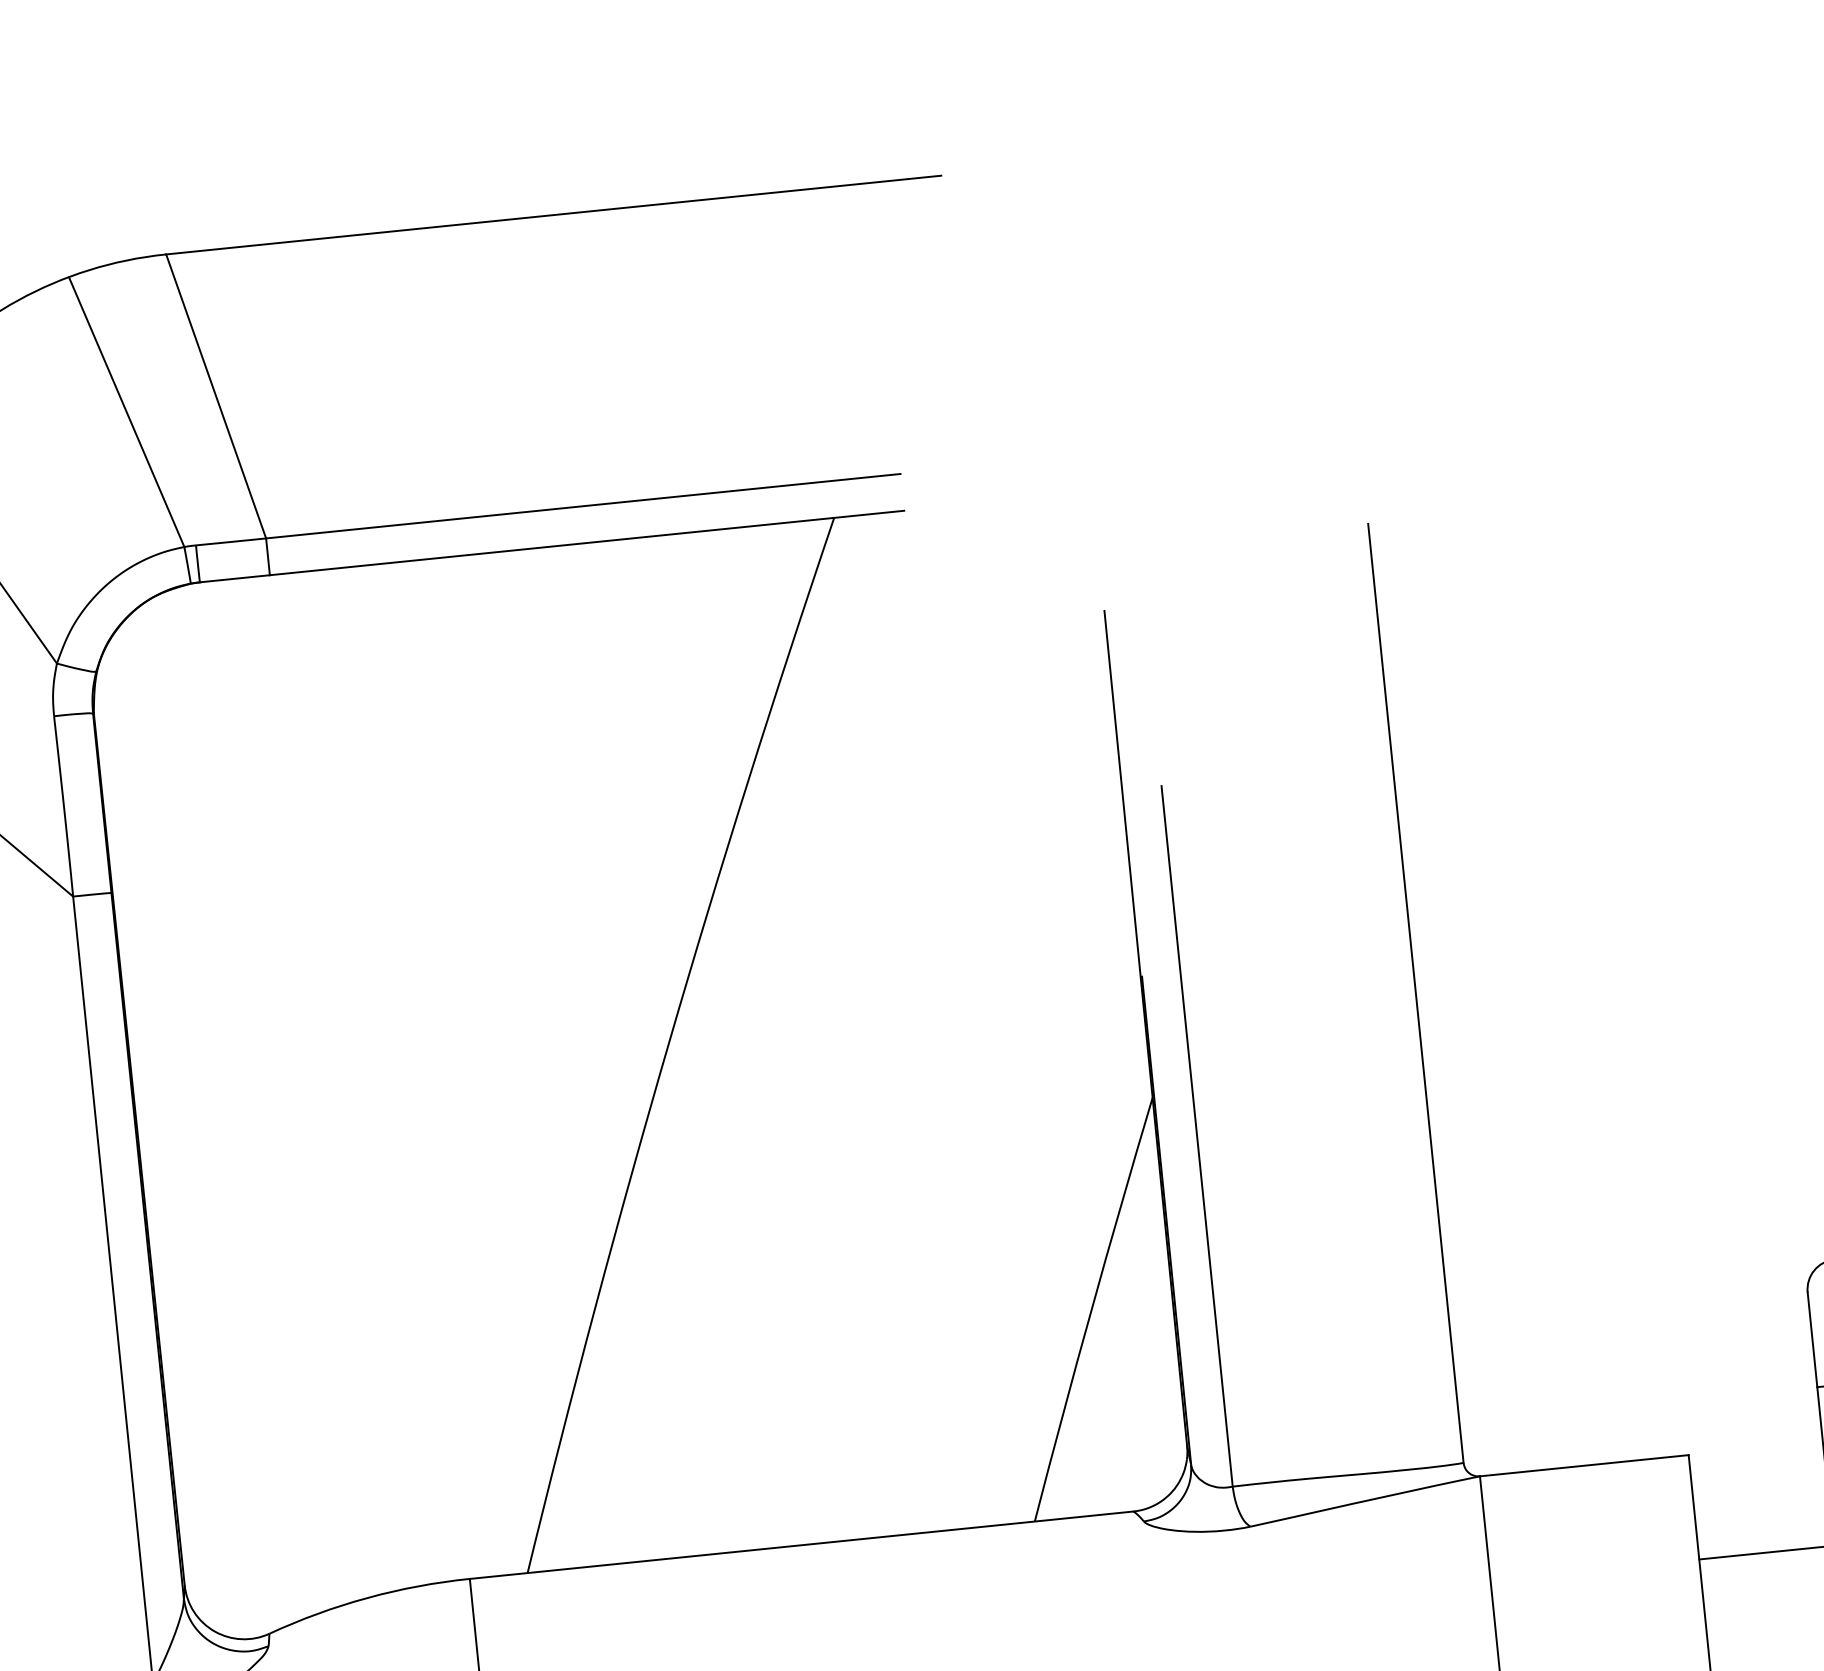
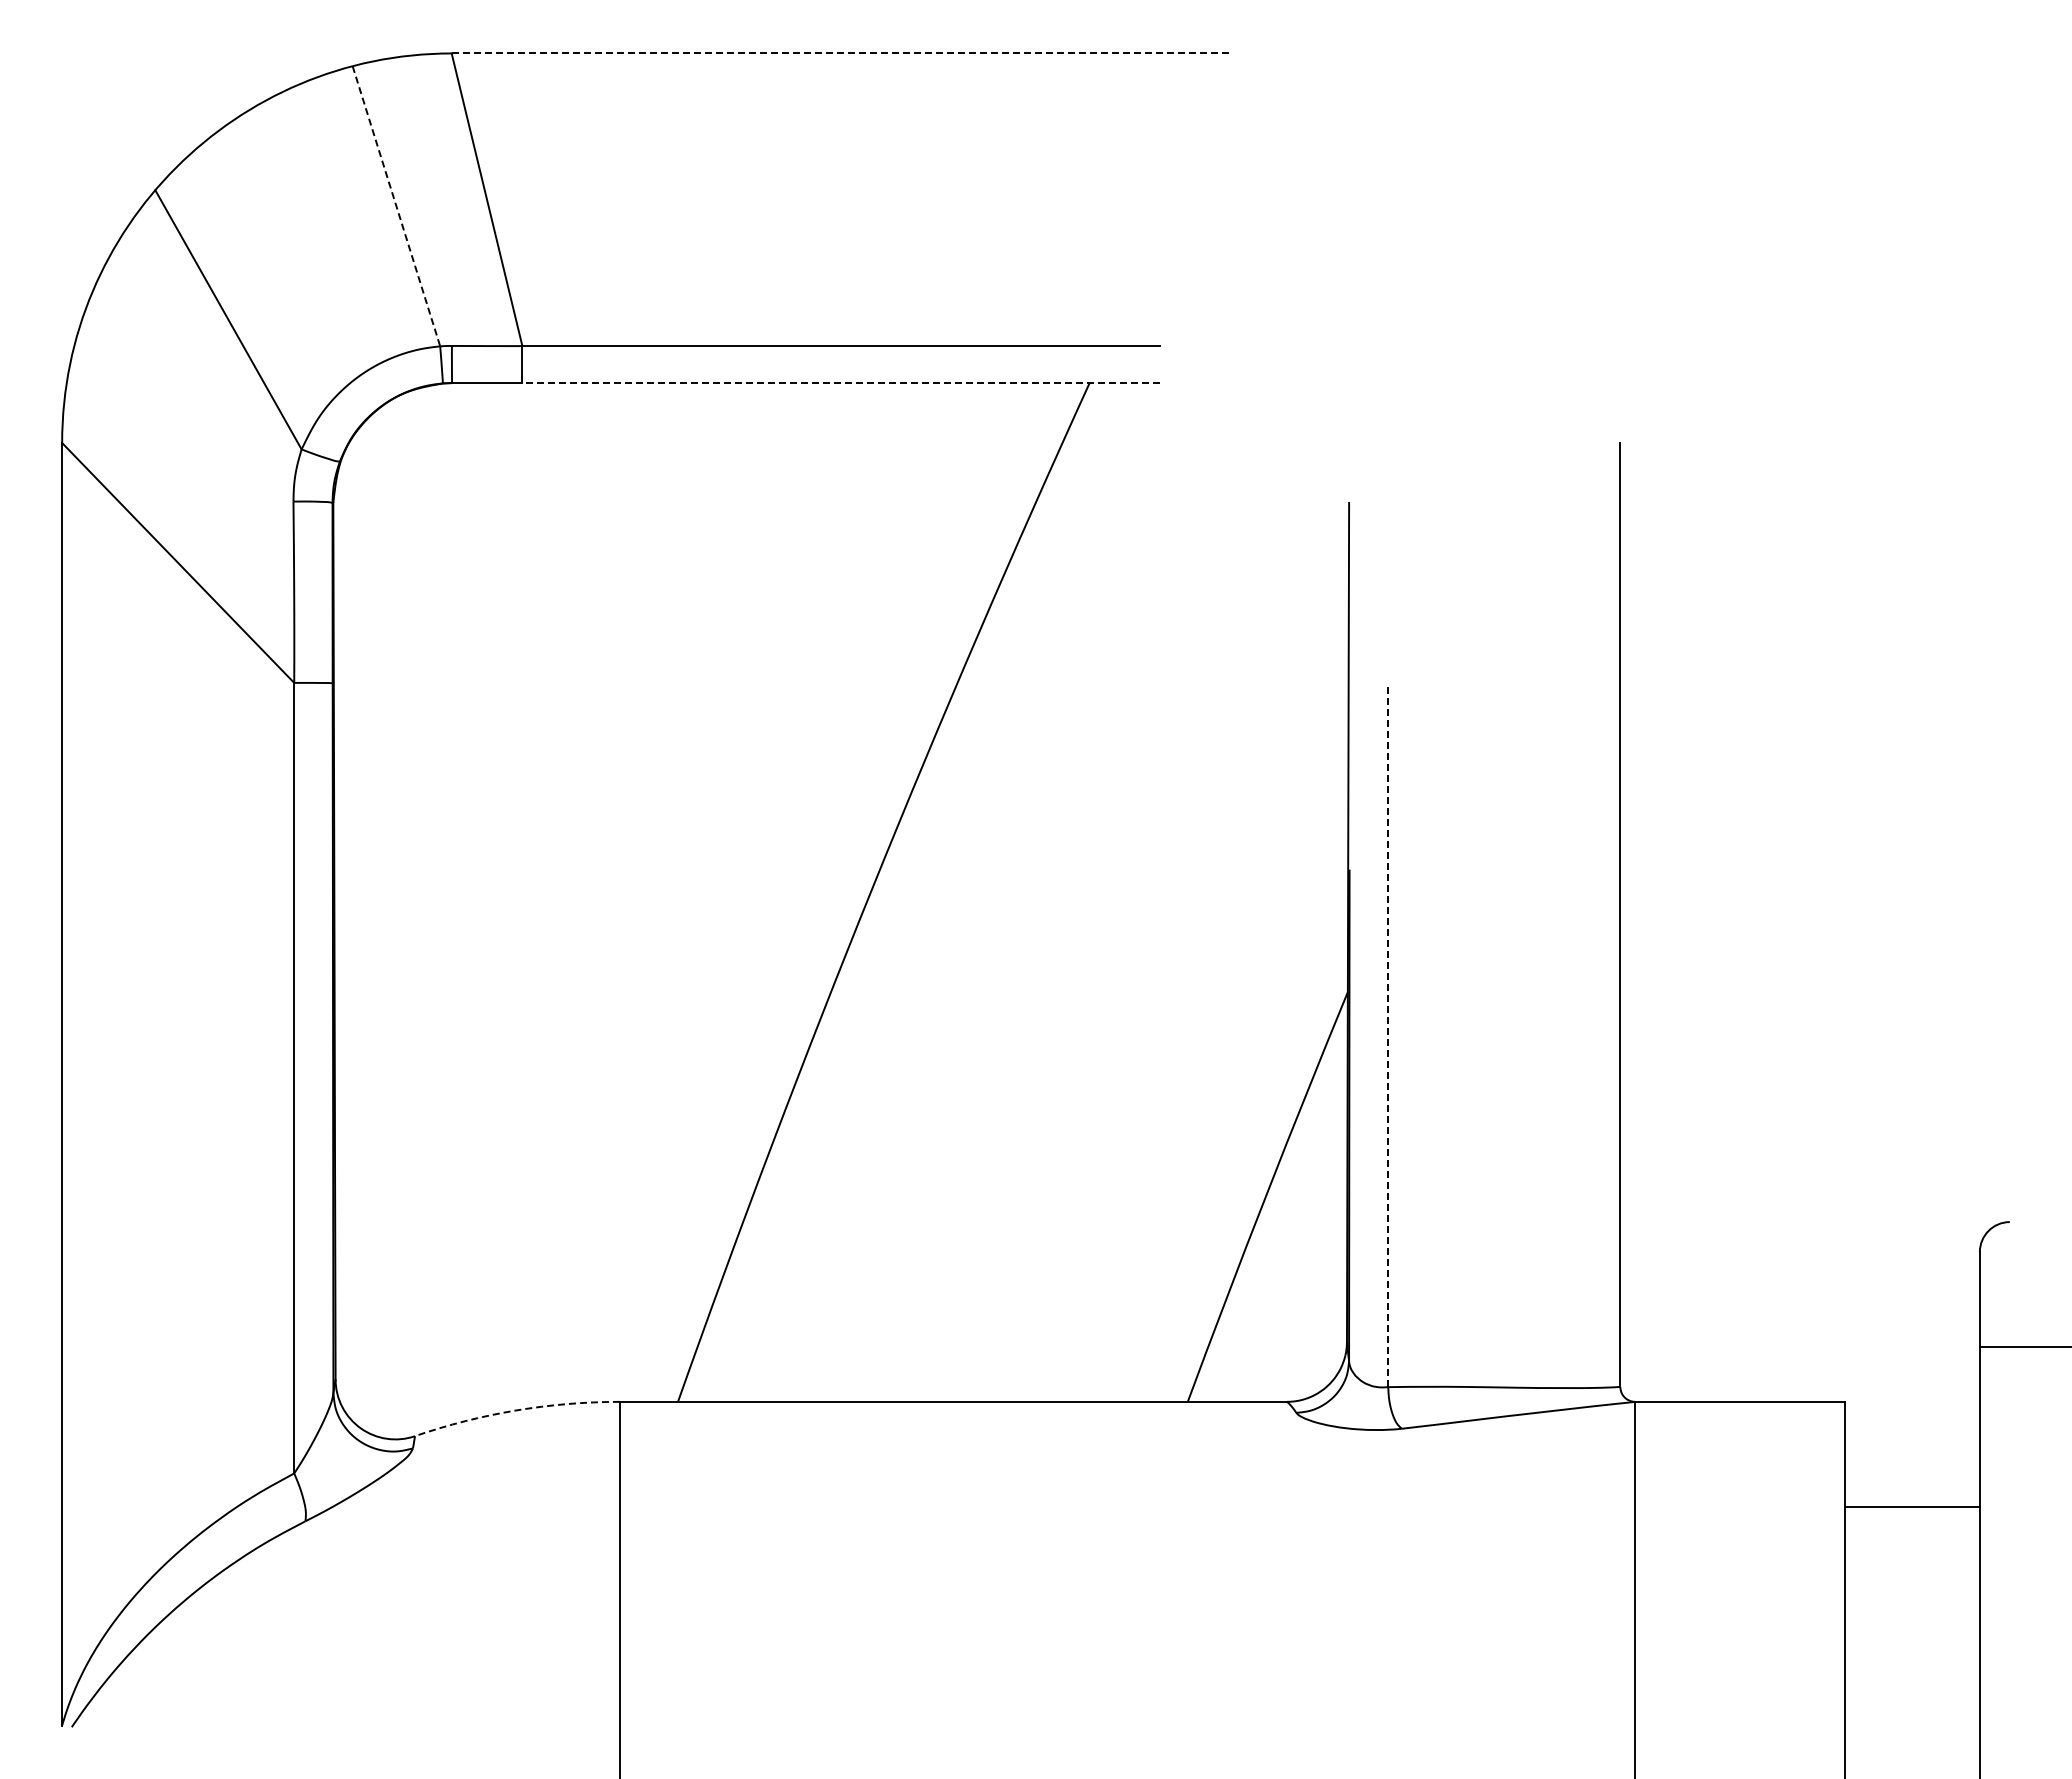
line: (554, 215) -> (841, 53), solid -> dashed
line: (126, 412) -> (396, 206), solid -> dashed
line: (587, 543) -> (841, 383), solid -> dashed
line: (1197, 1135) -> (1388, 1034), solid -> dashed
arc: (367, 1597) -> (516, 1410), solid -> dashed

